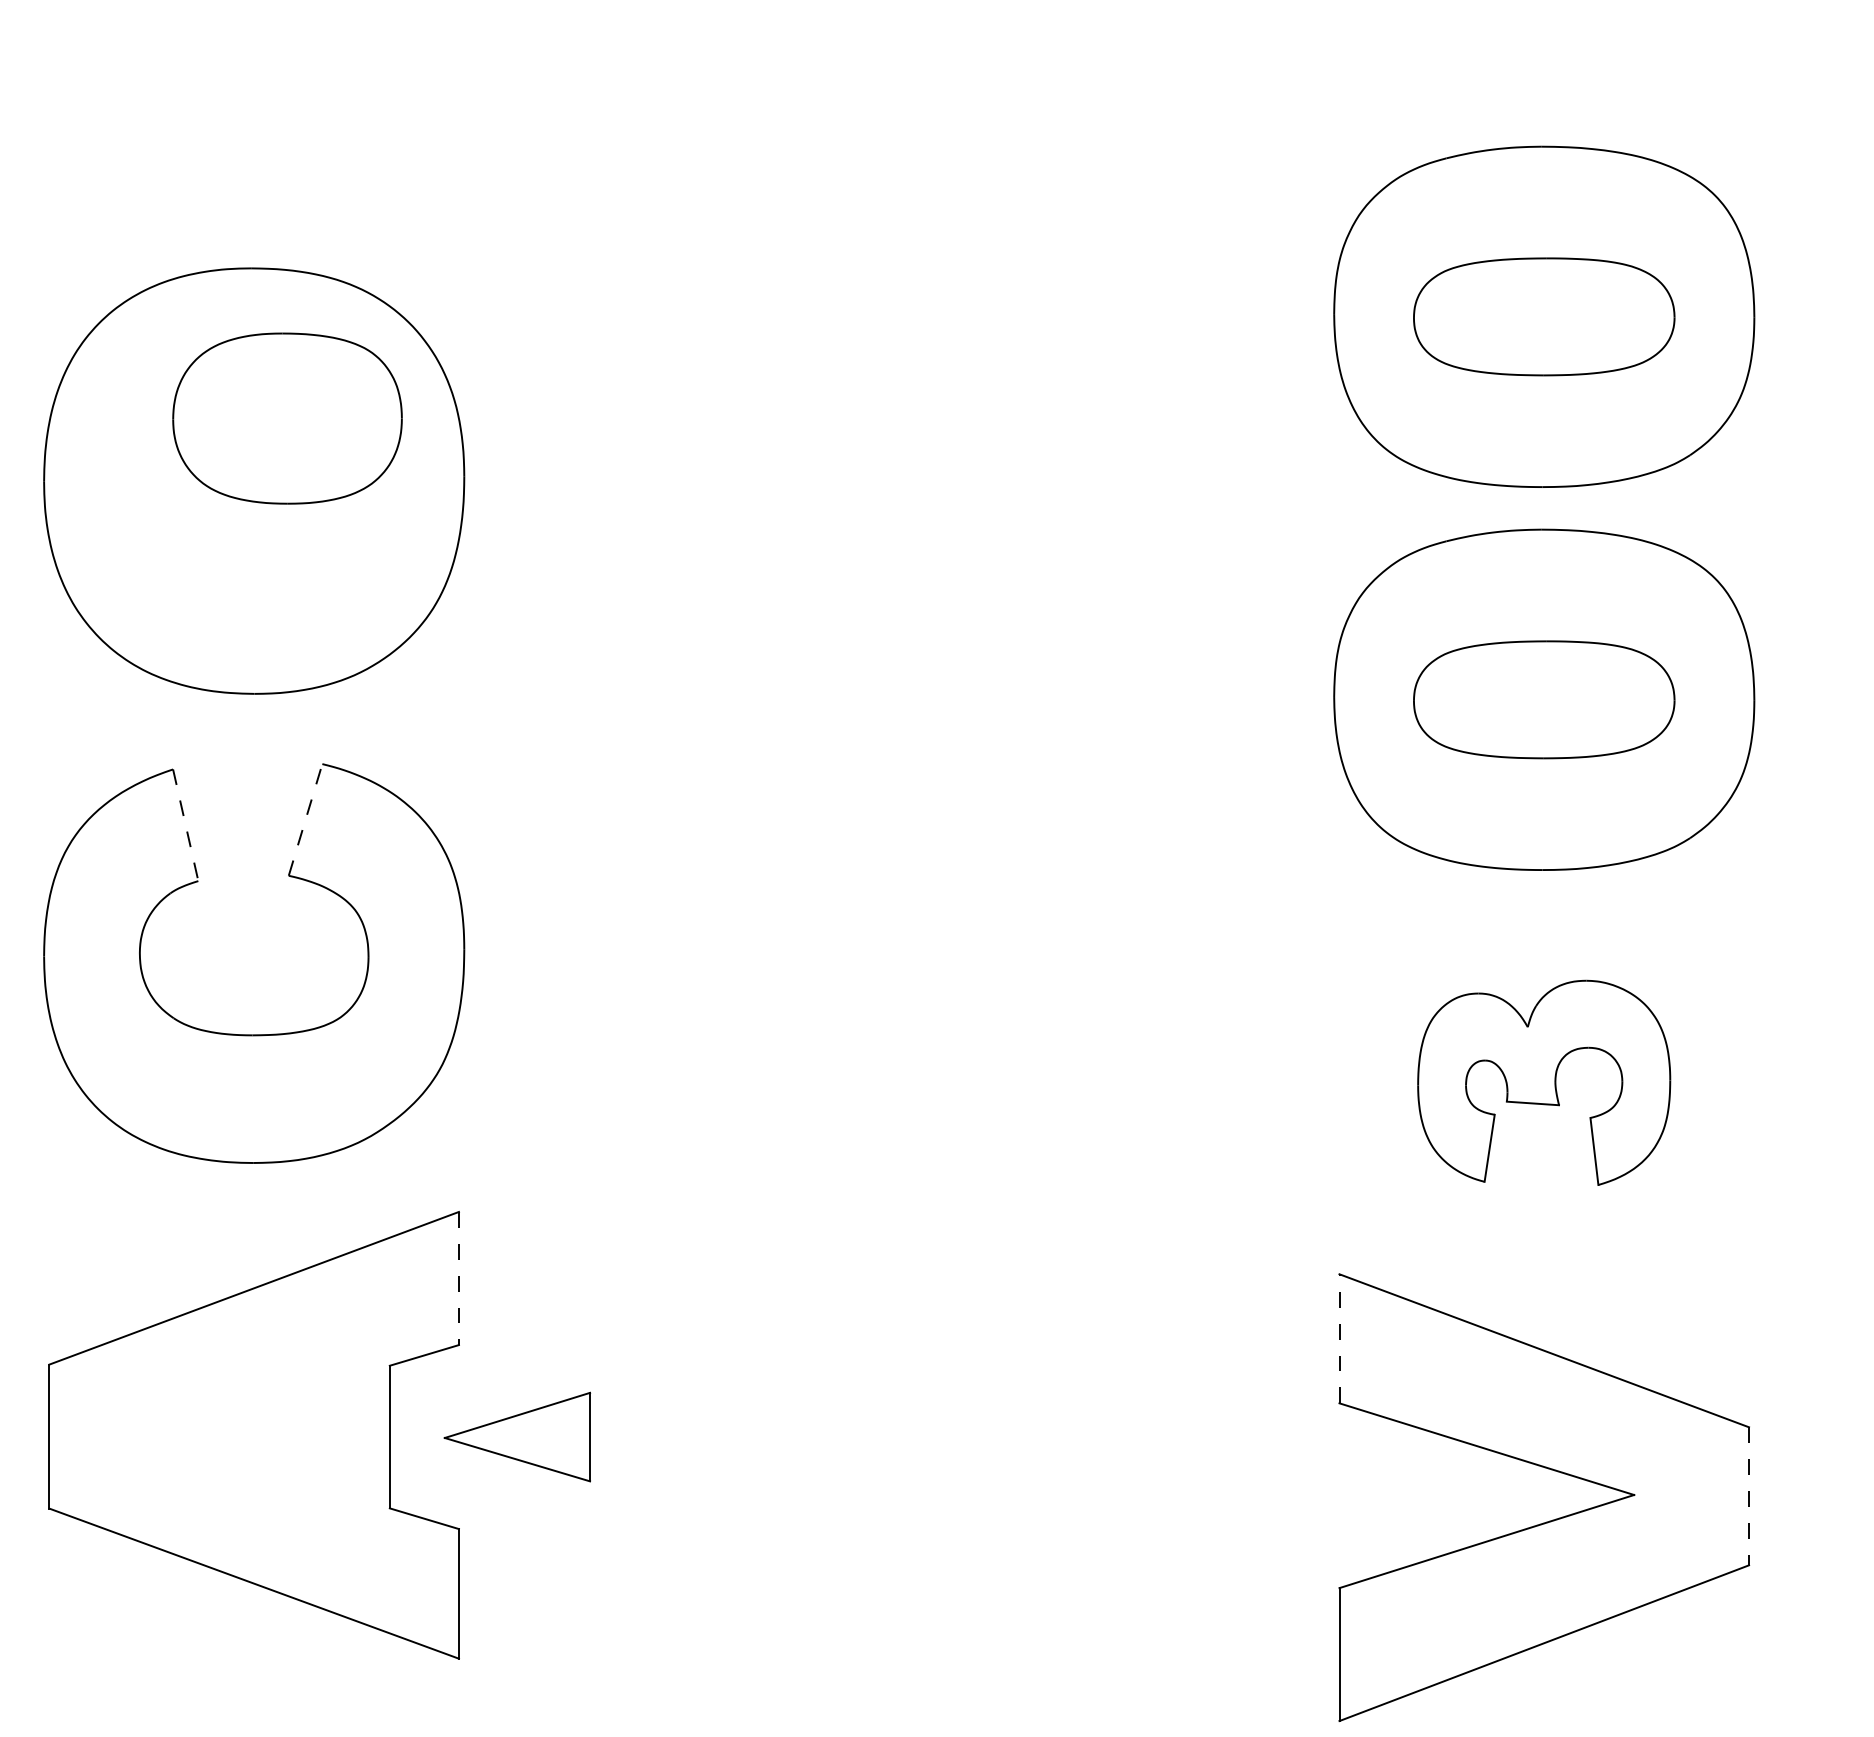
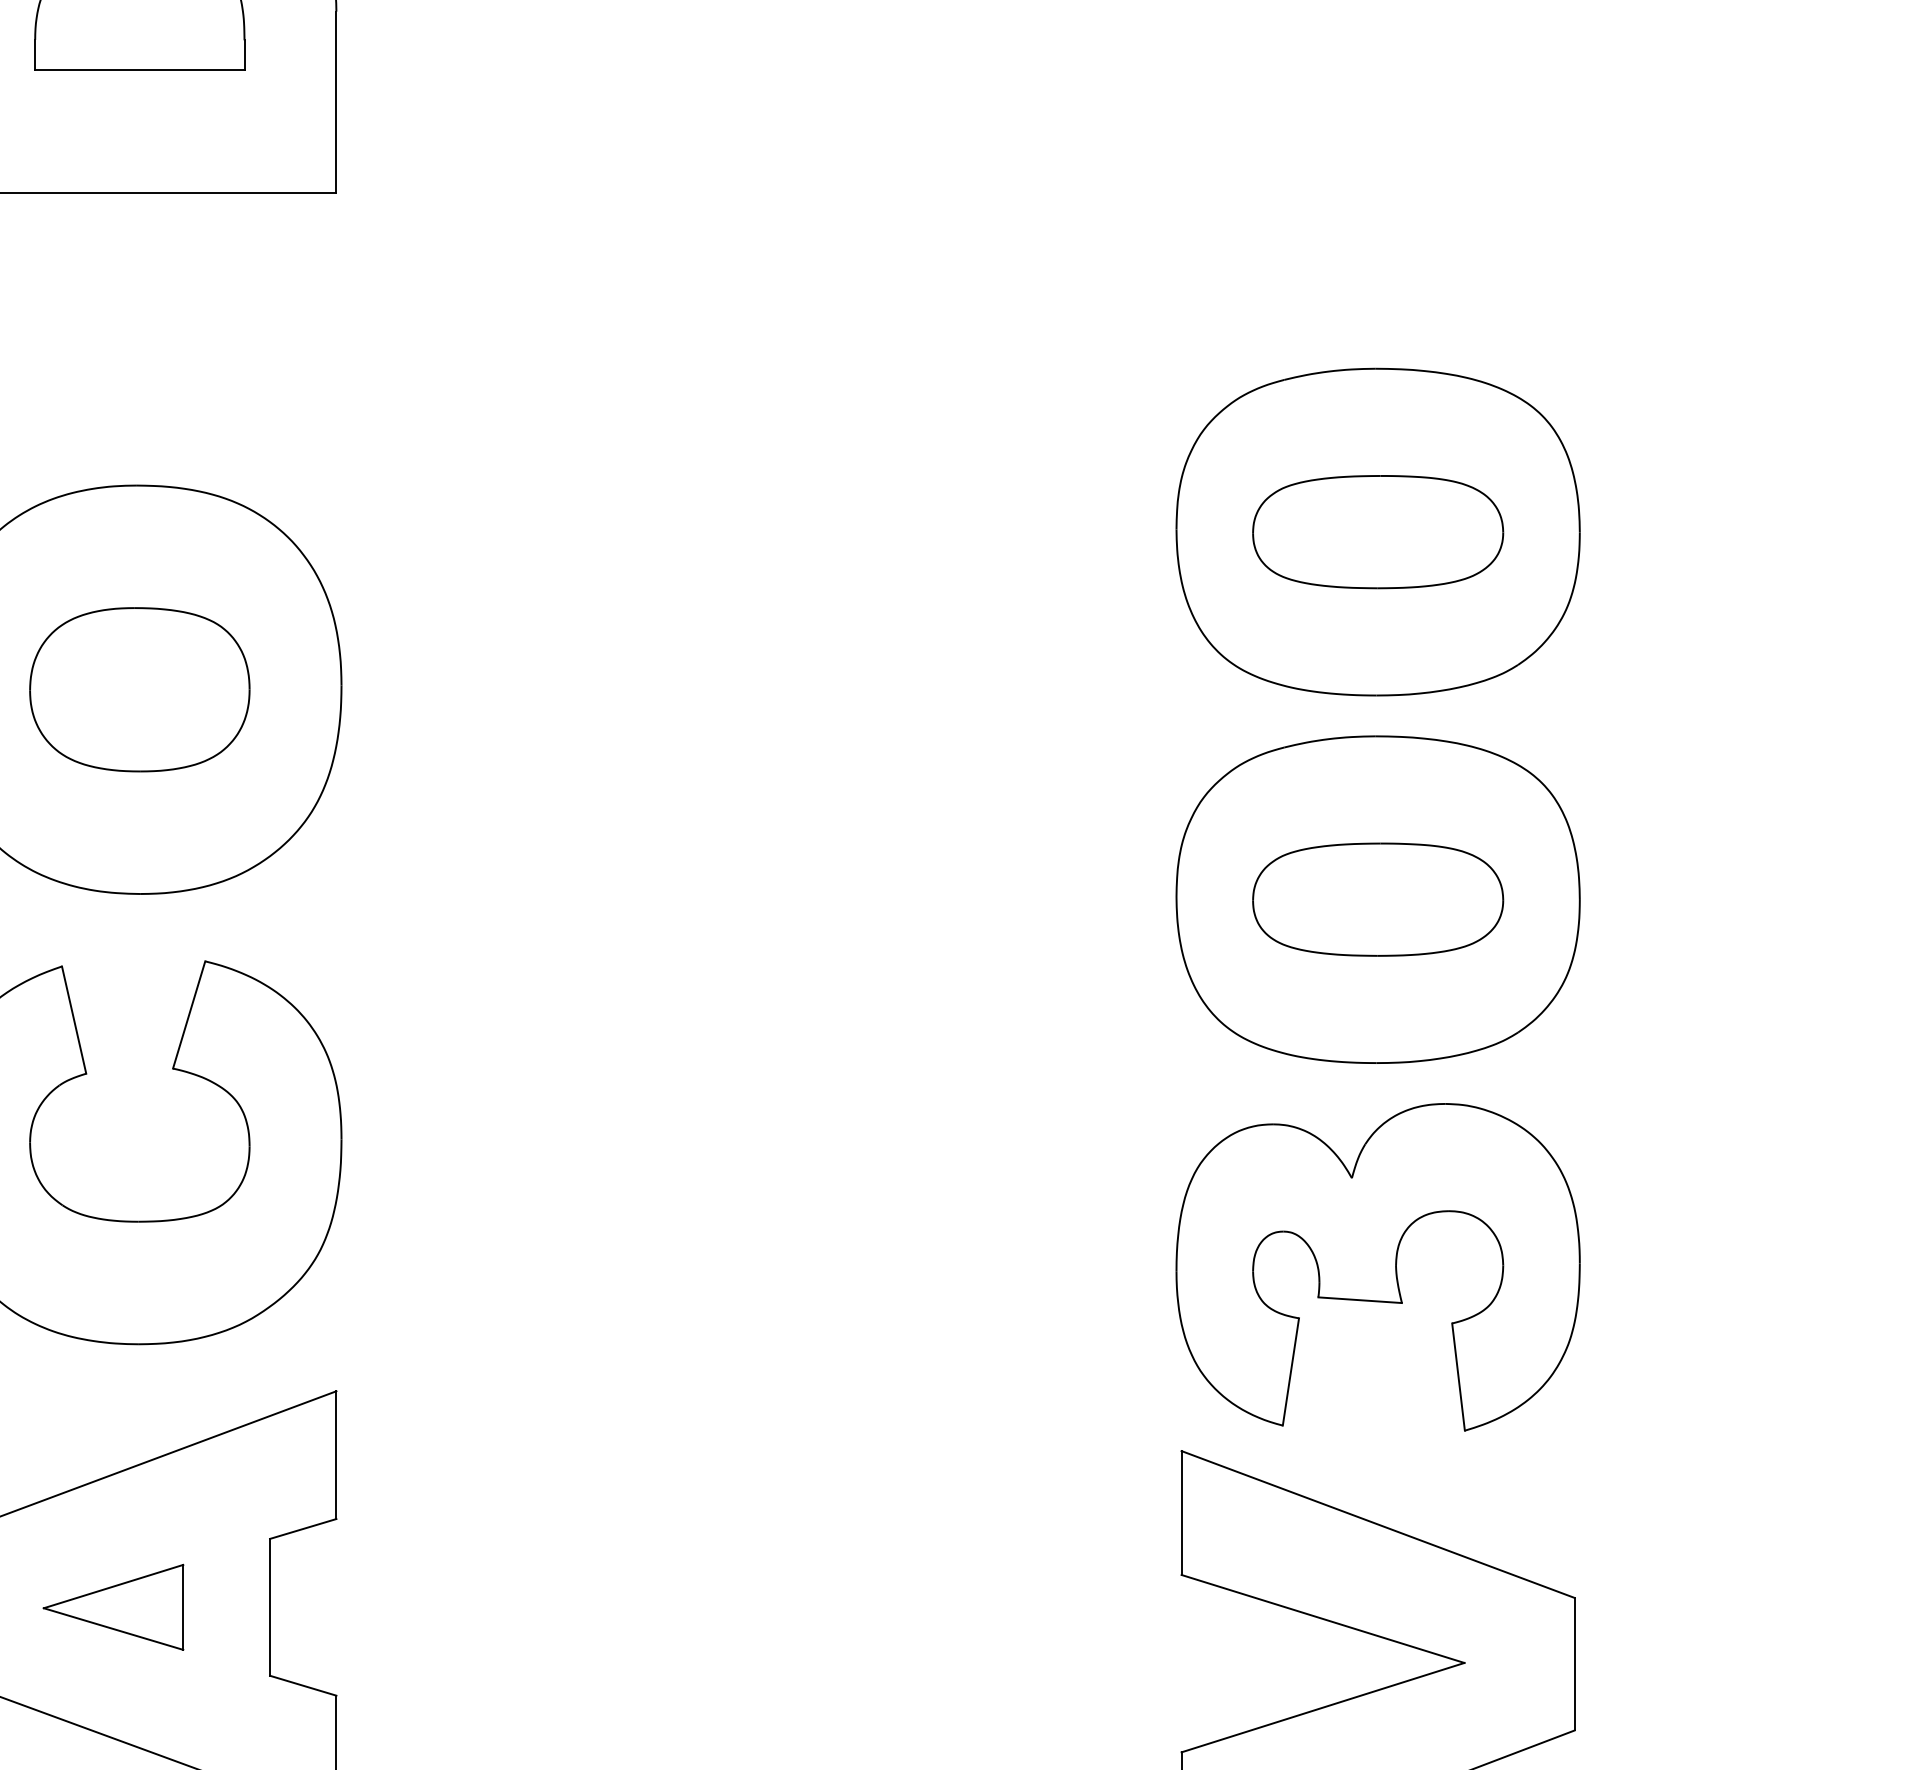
part: (287, 418) -> (139, 689), moved
line: (305, 819) -> (189, 1014), dashed -> solid
line: (186, 825) -> (74, 1020), dashed -> solid
part: (1543, 1083) -> (1377, 1267), size x1.67
line: (459, 1278) -> (336, 1455), dashed -> solid
line: (1339, 1339) -> (1181, 1513), dashed -> solid
part: (517, 1436) -> (113, 1606), moved
line: (1748, 1496) -> (1574, 1664), dashed -> solid

